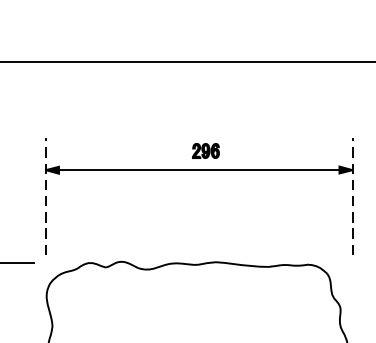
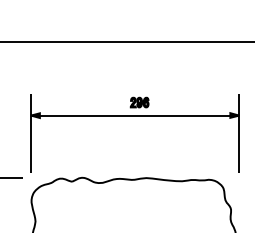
line: (45, 196) -> (30, 133), dashed -> solid
line: (352, 196) -> (239, 133), dashed -> solid

